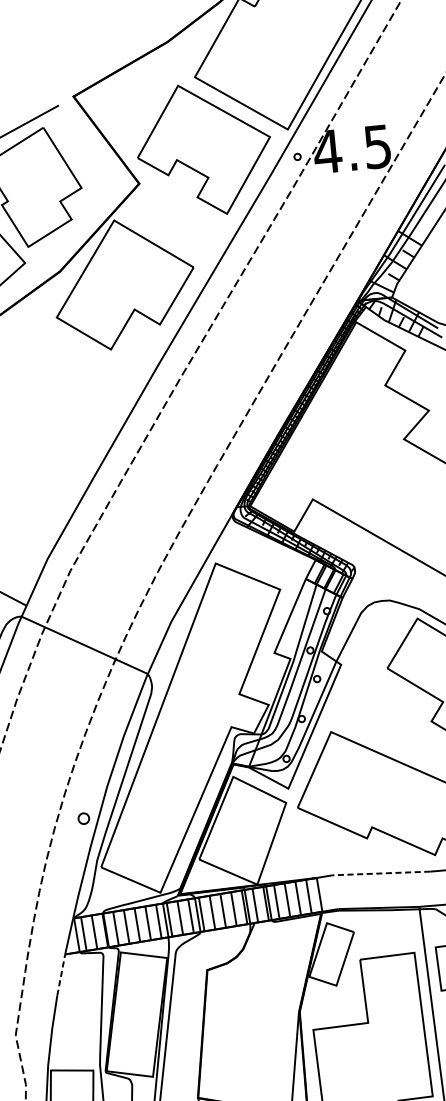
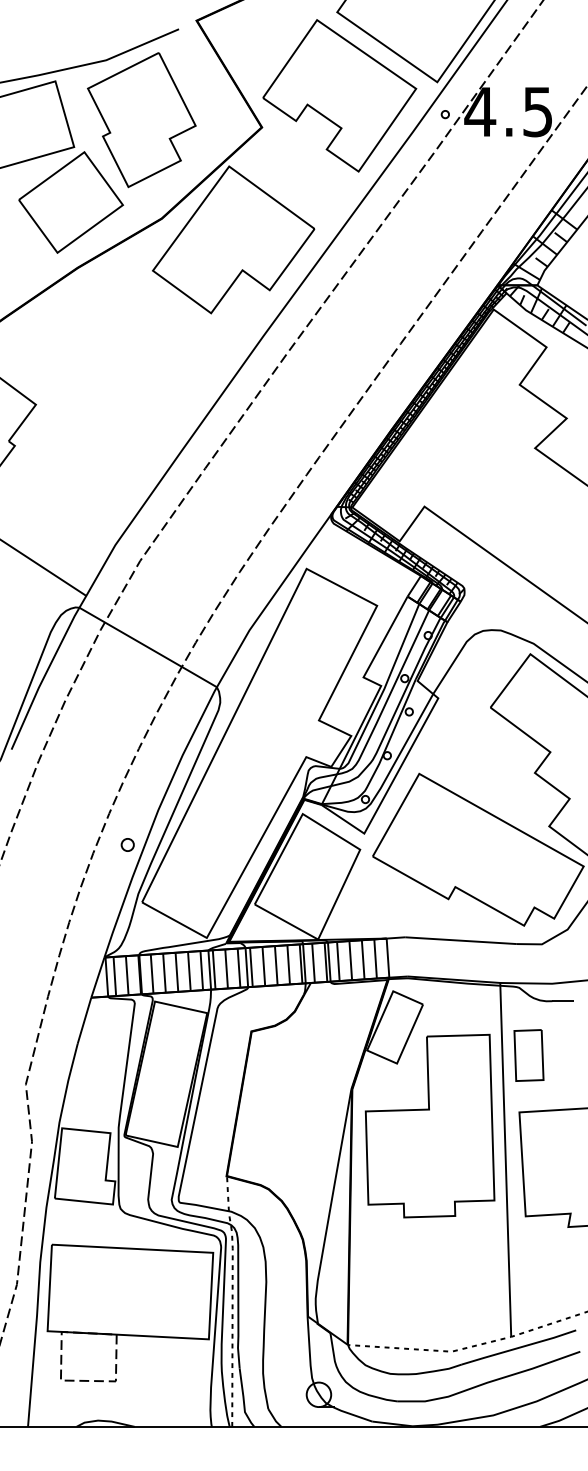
line: (381, 873) -> (461, 940), dashed -> solid
line: (61, 974) -> (84, 1020), dashed -> solid

